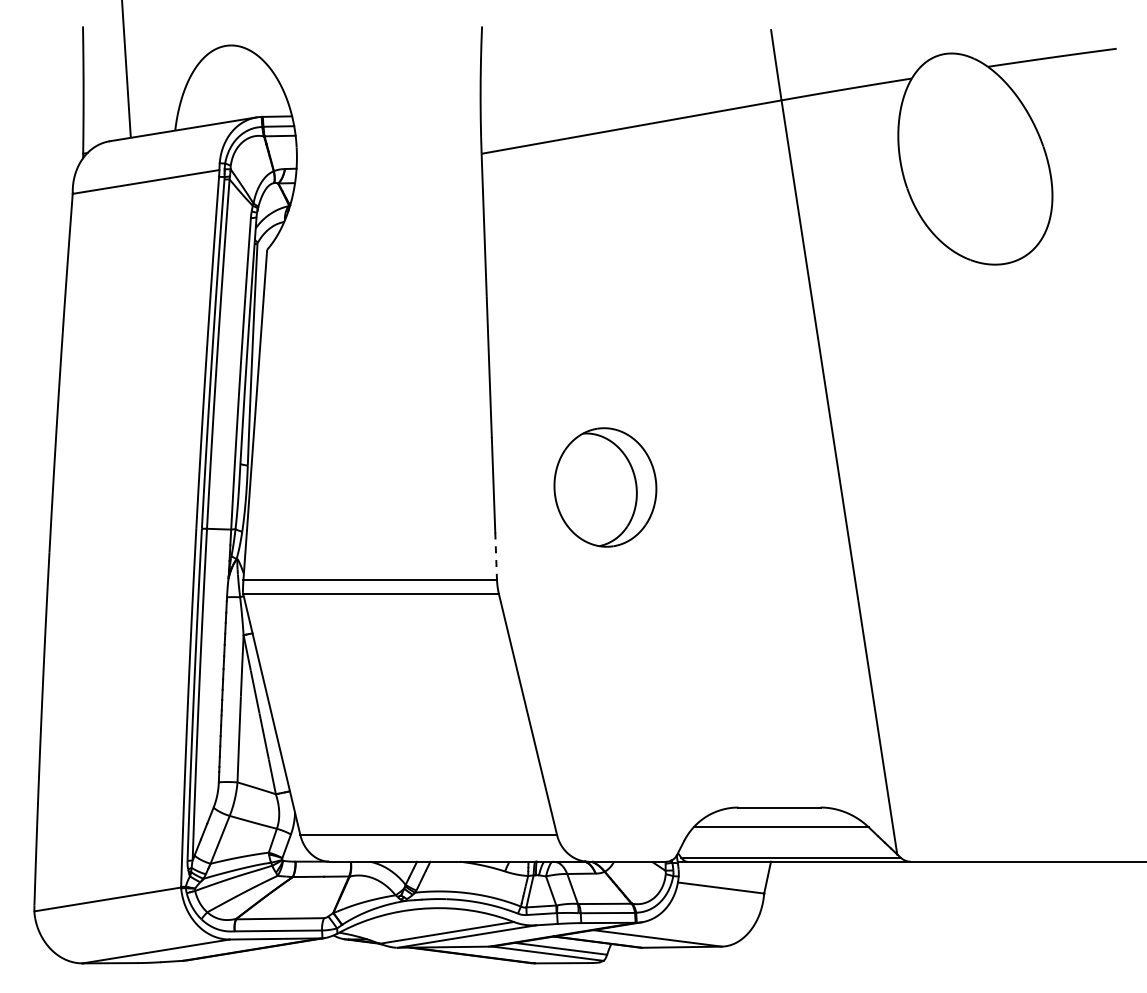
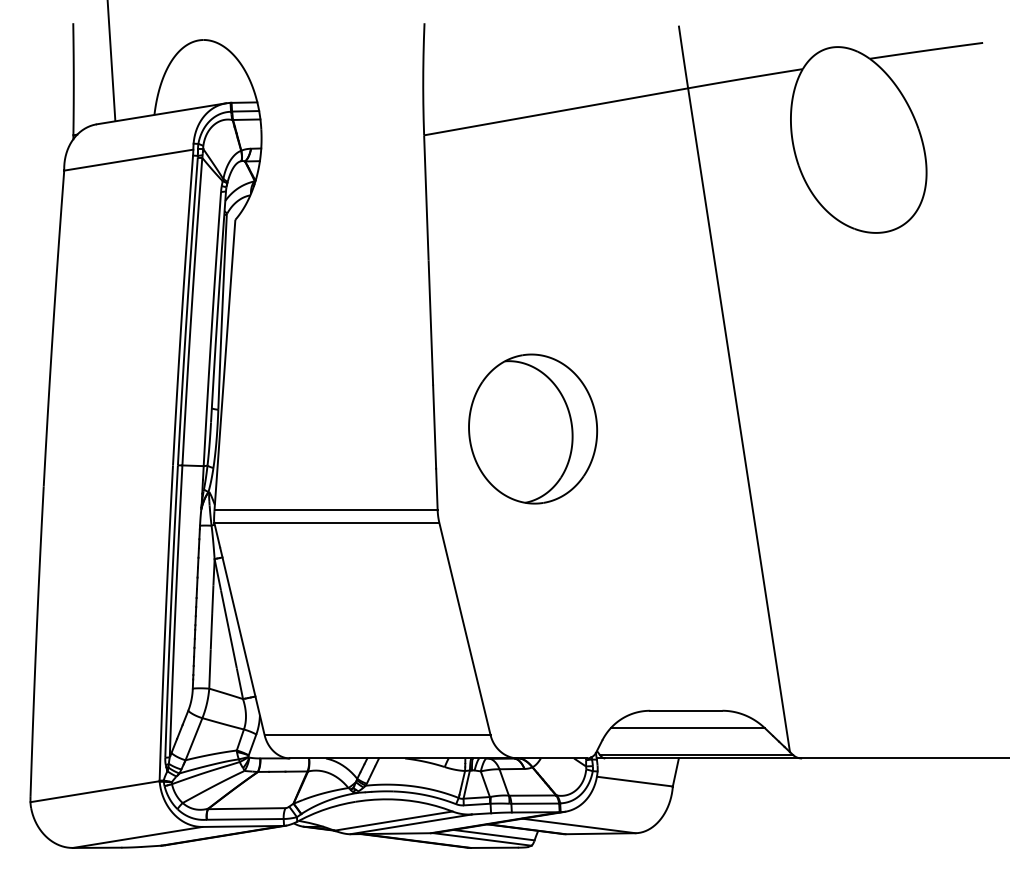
part: (605, 487) -> (533, 429), size x1.43
line: (496, 556) -> (437, 489), dashed -> solid

